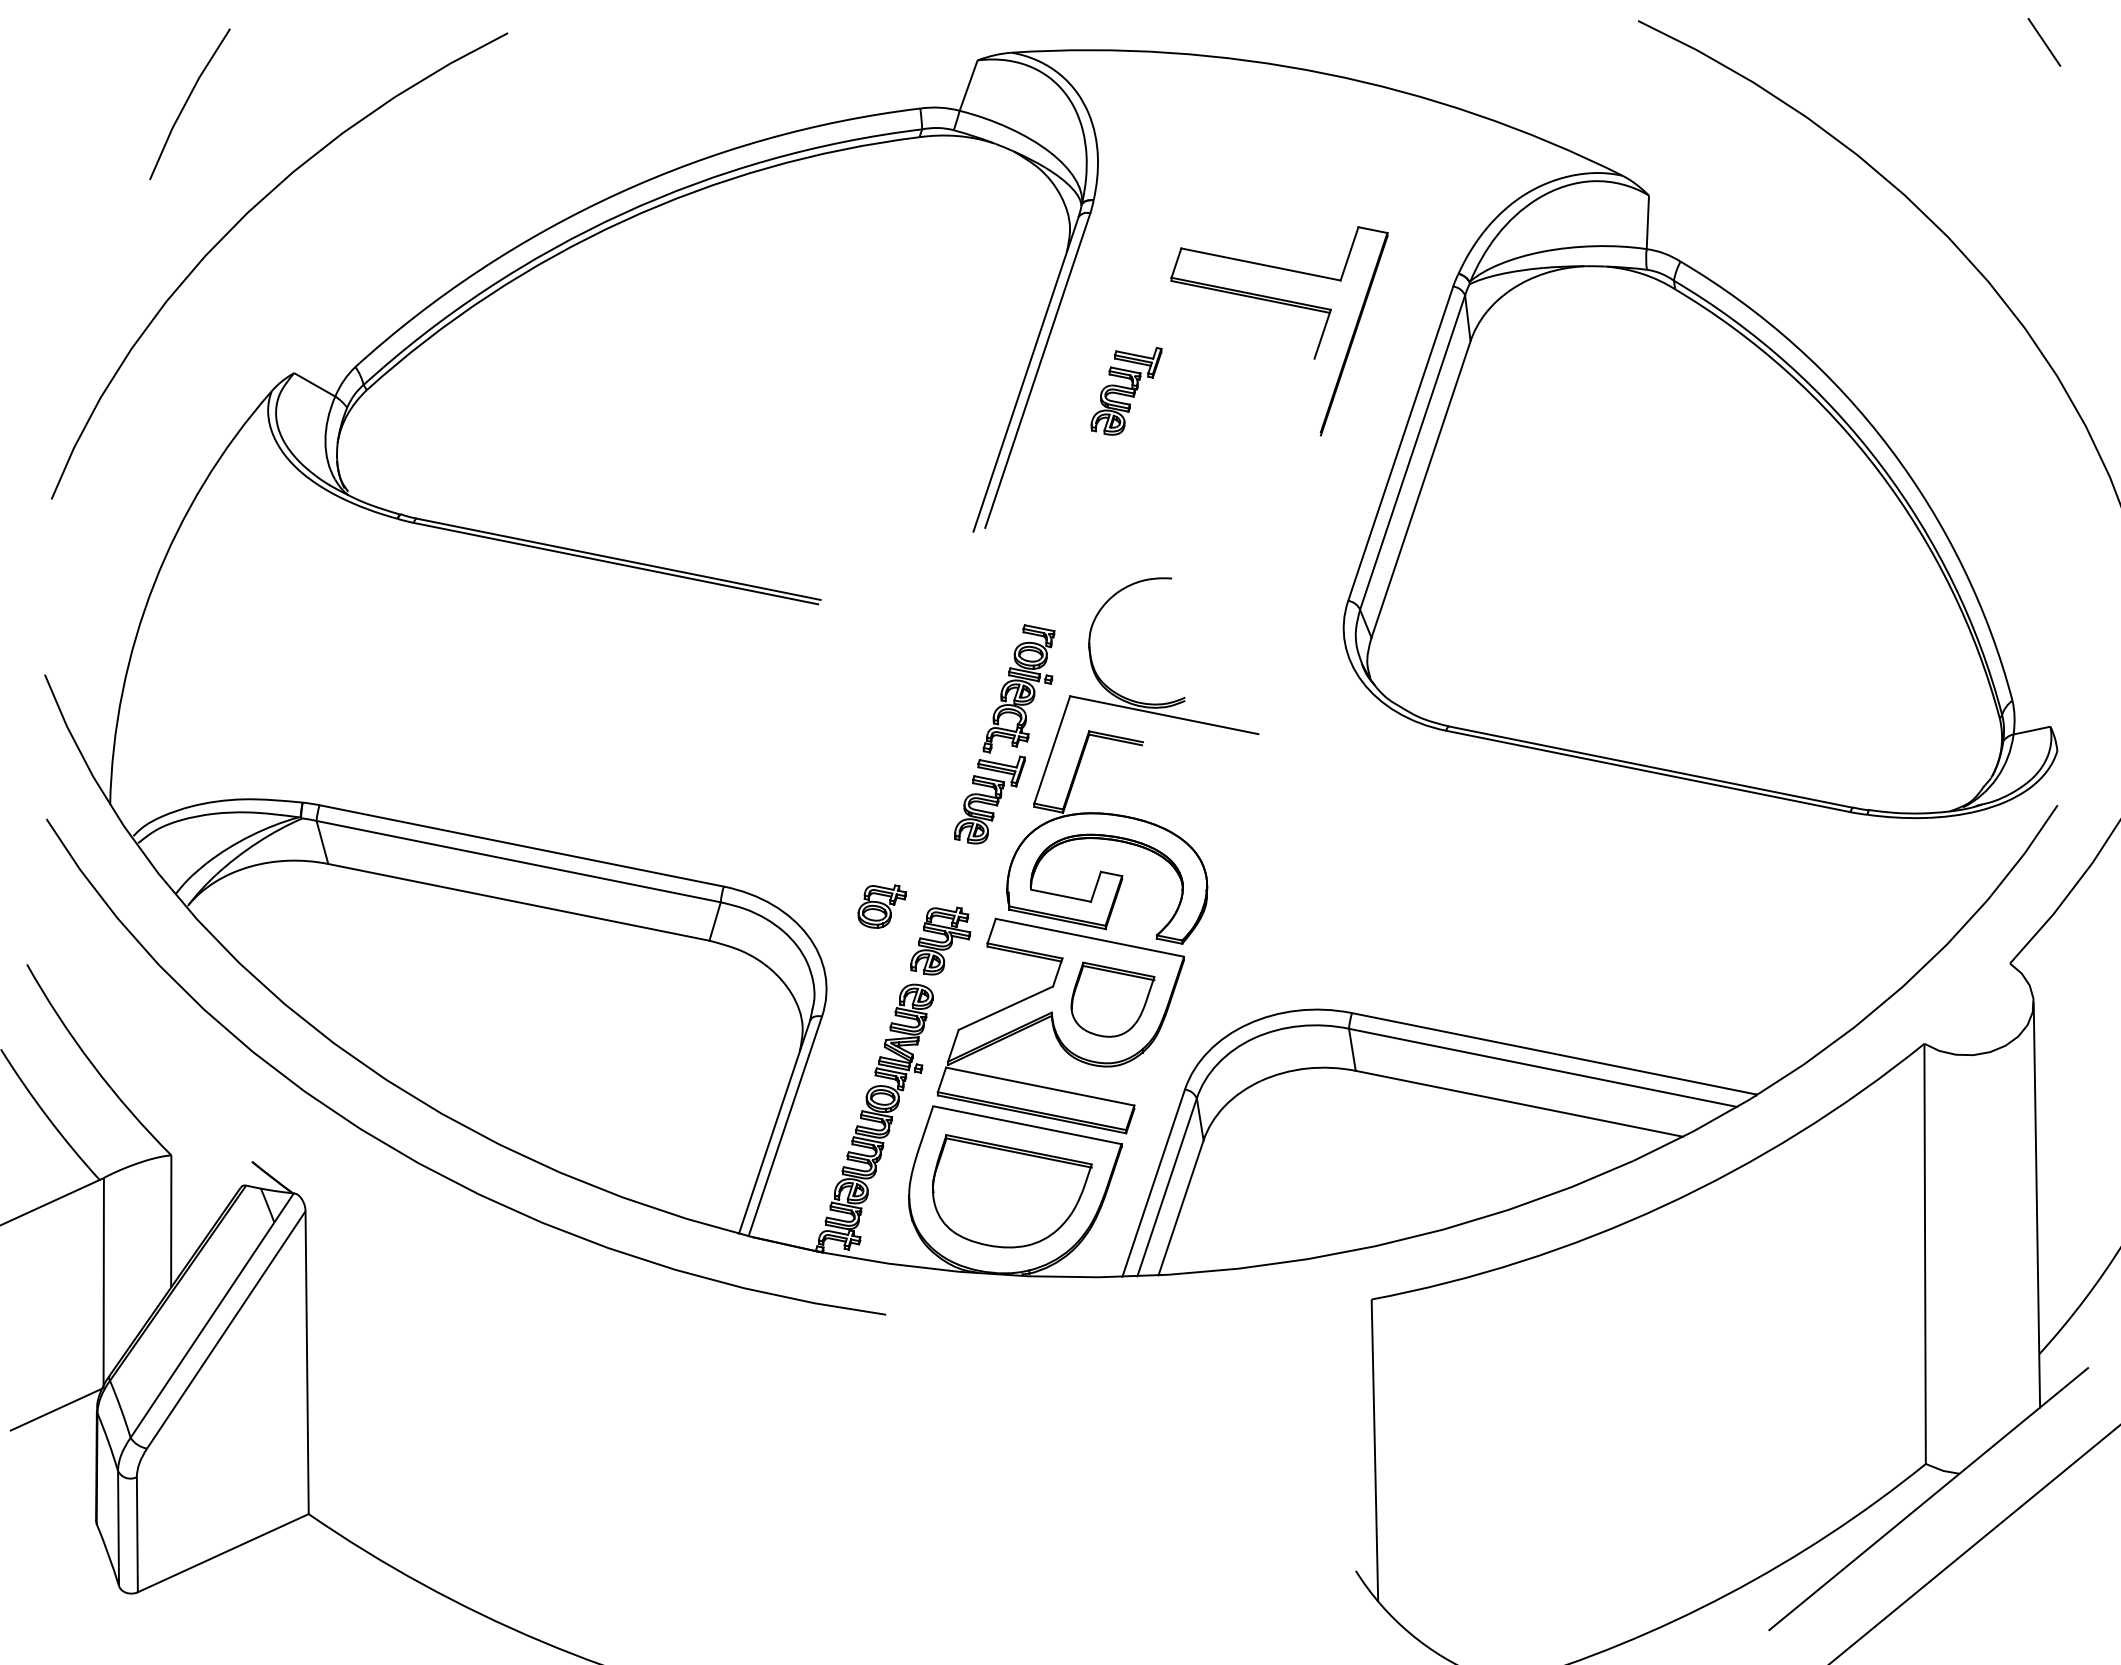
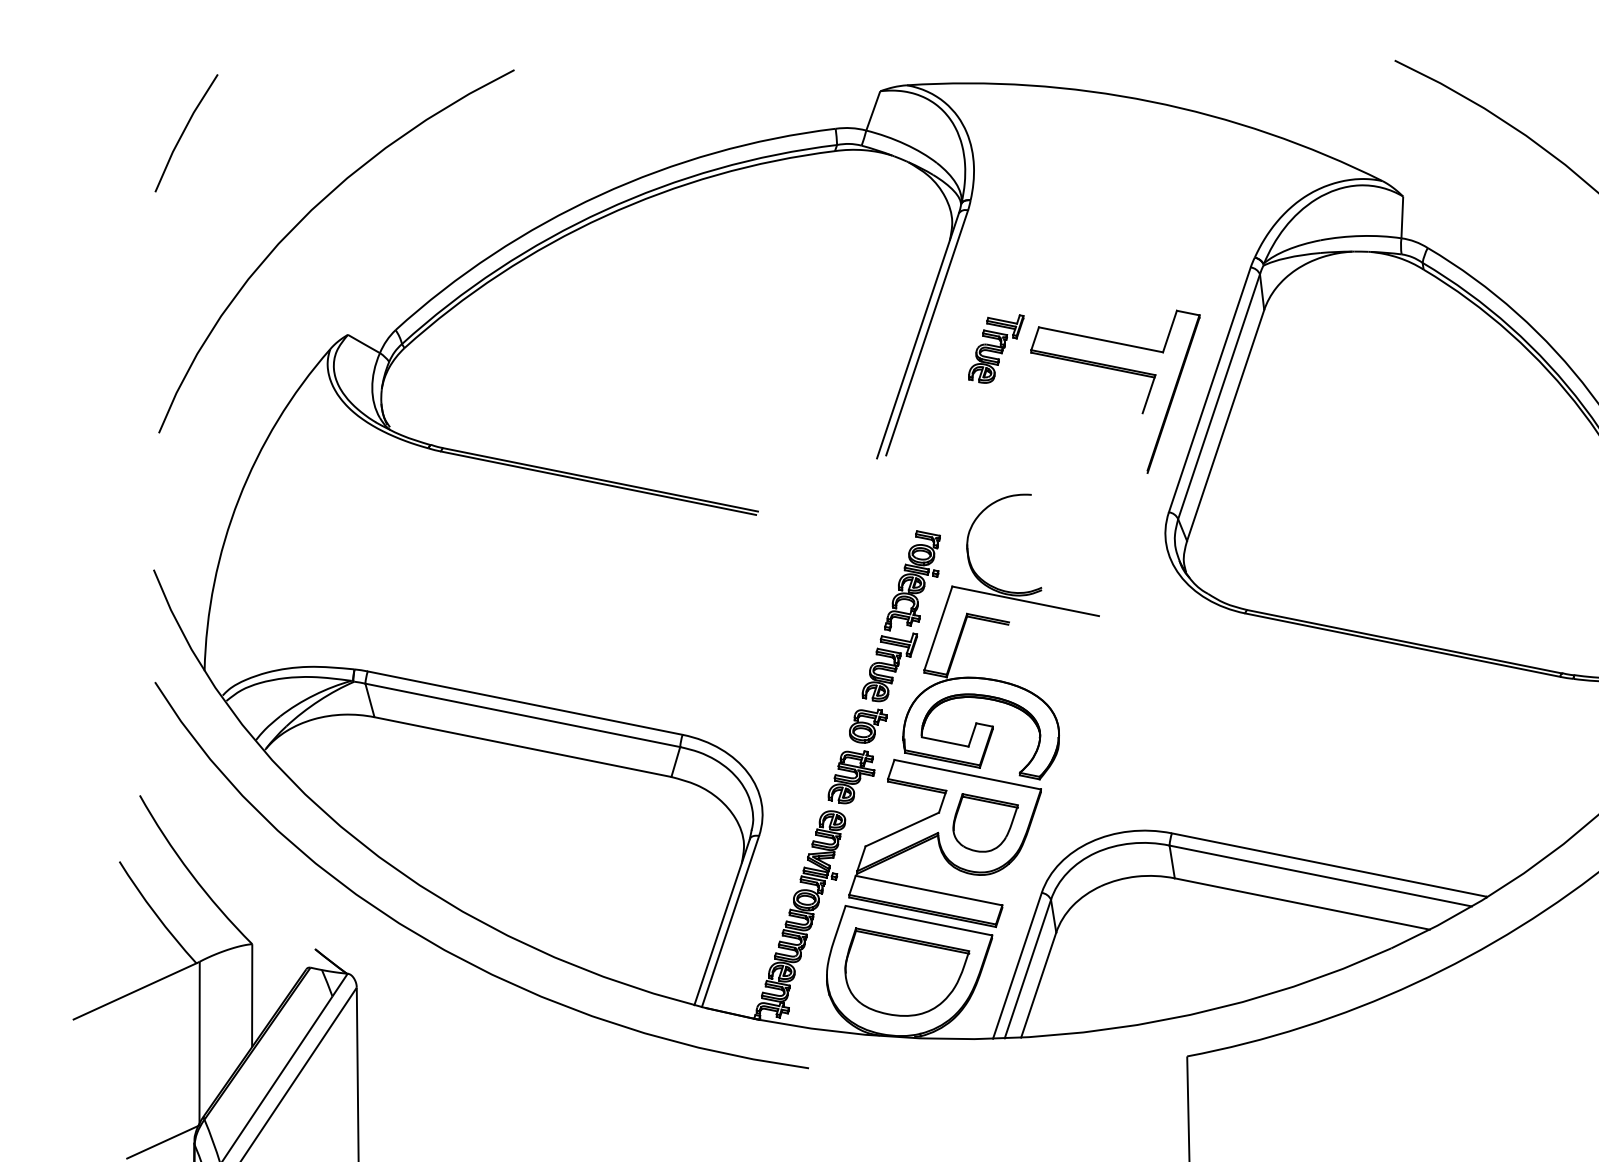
line: (187, 102) -> (184, 131), moved
part: (1286, 305) -> (1120, 371), moved
part: (881, 906) -> (867, 726), moved

